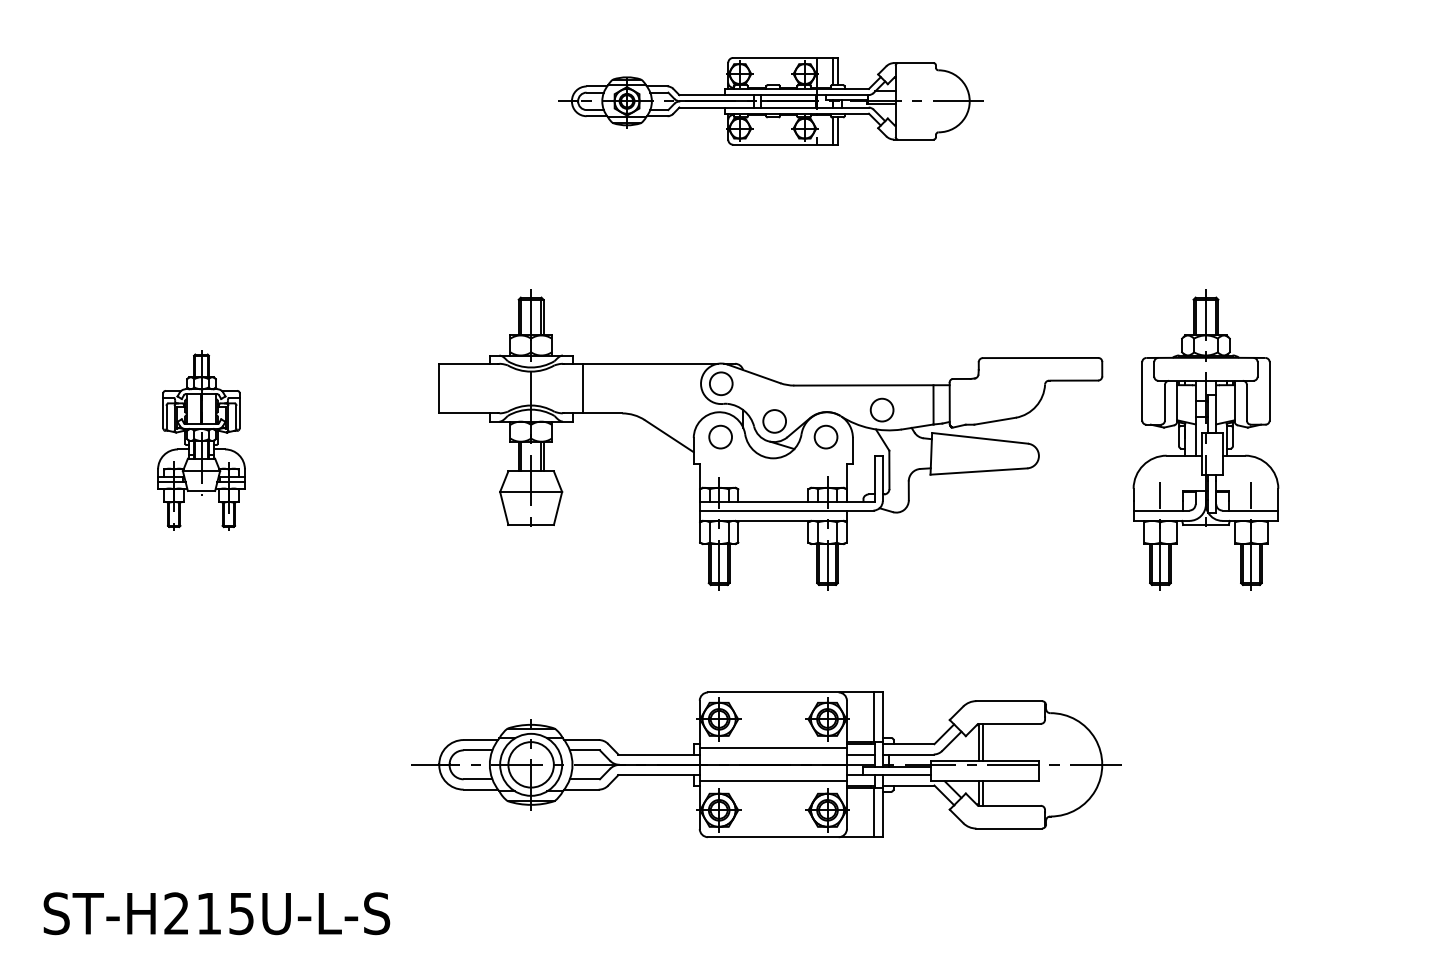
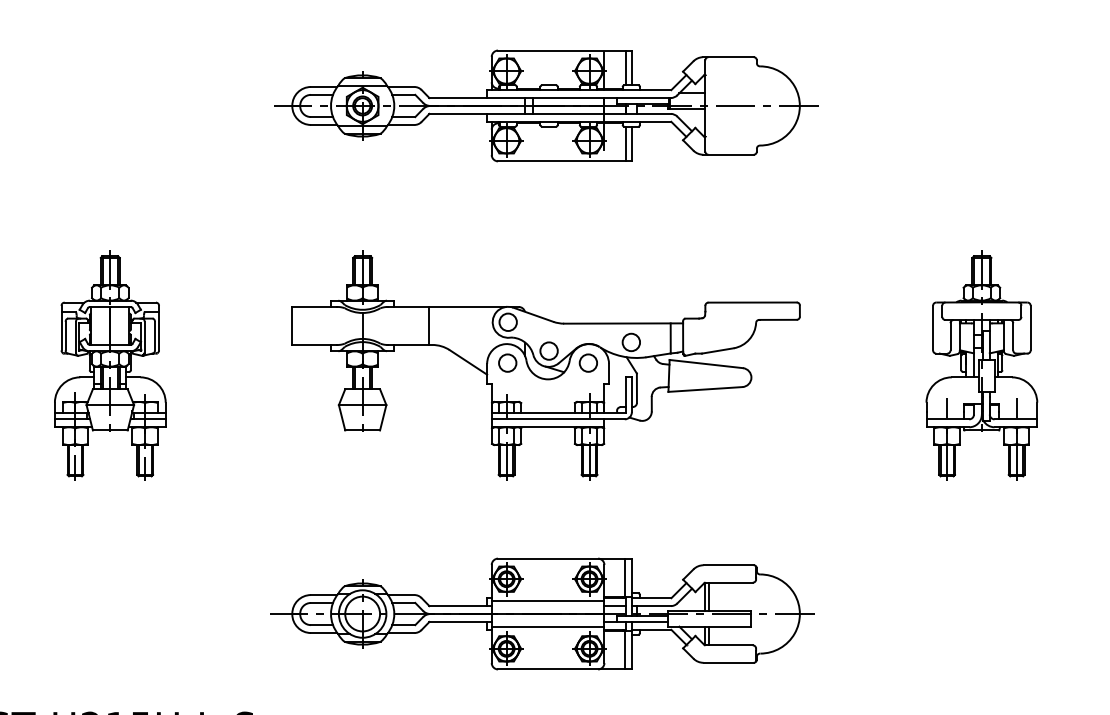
part: (770, 101) -> (545, 106), size x1.67
line: (583, 388) -> (429, 325), moved
part: (201, 439) -> (110, 364), size x1.67
part: (1205, 439) -> (981, 364), moved

